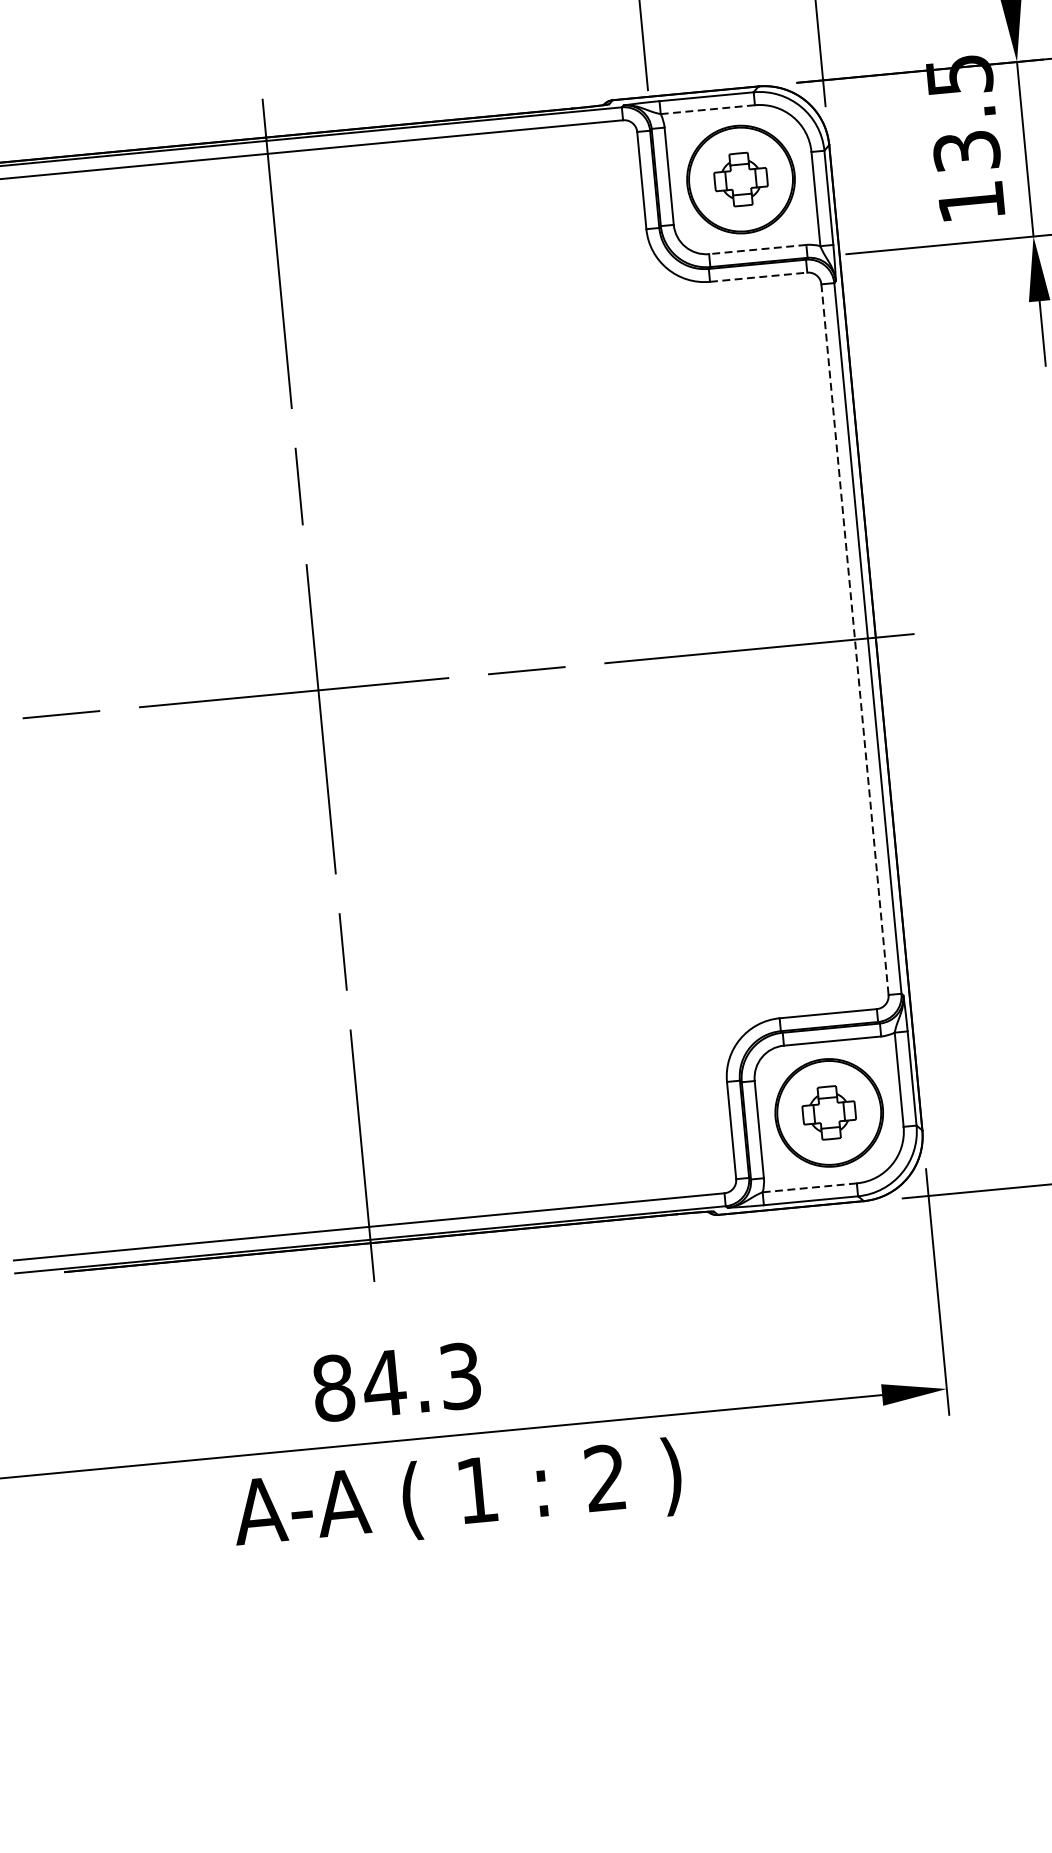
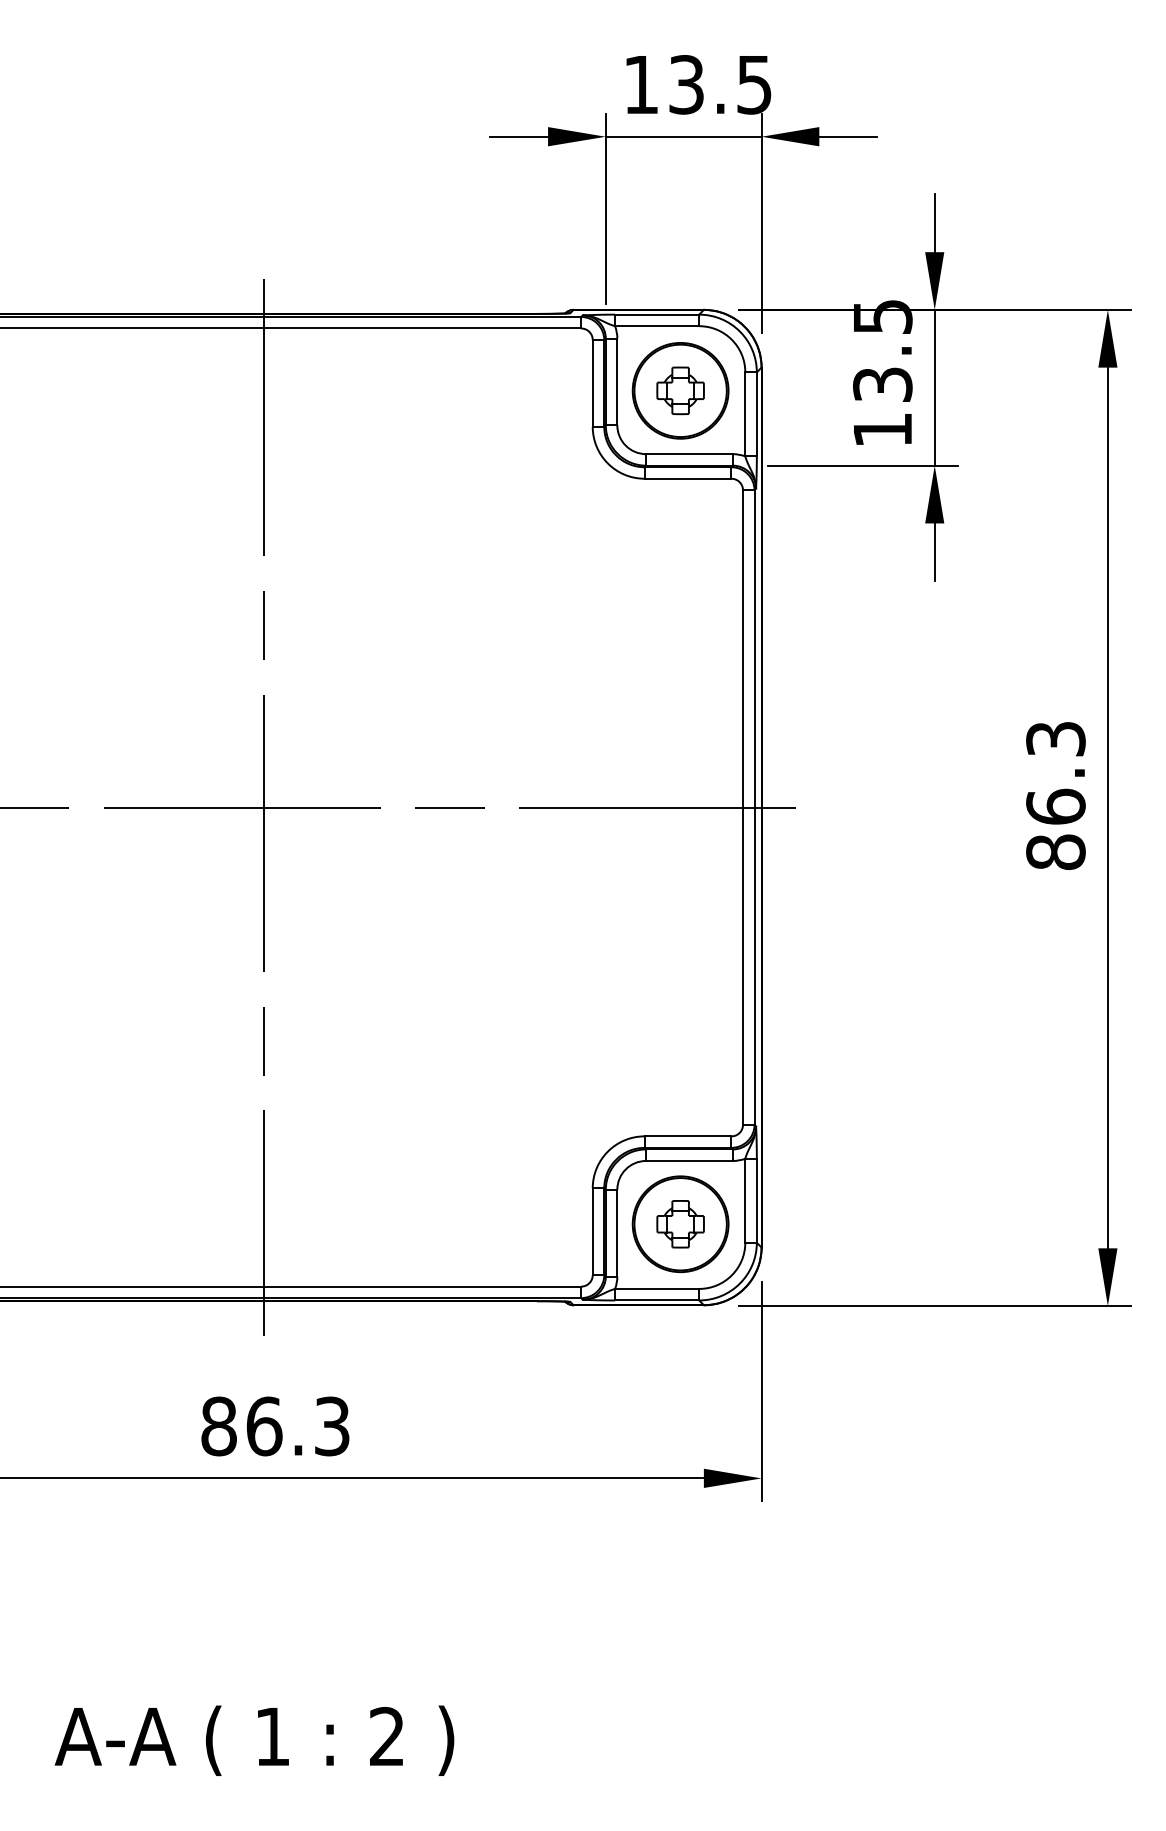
line: (708, 109) -> (657, 326), dashed -> solid
line: (757, 249) -> (689, 454), dashed -> solid
line: (759, 276) -> (688, 478), dashed -> solid
line: (855, 640) -> (743, 808), dashed -> solid
line: (809, 1187) -> (656, 1288), dashed -> solid
text: (384, 1383) -> (264, 1426), 84.3 -> 86.3
text: (457, 1496) -> (254, 1740), moved

